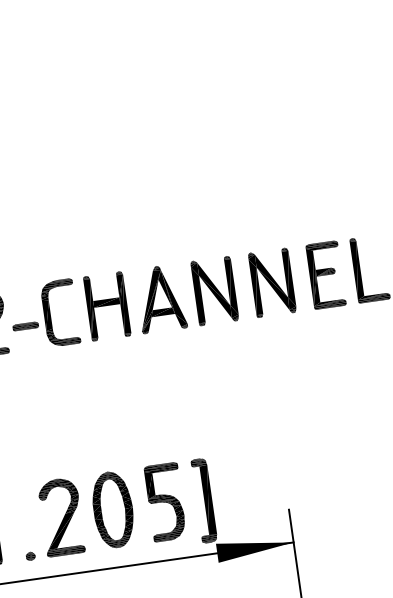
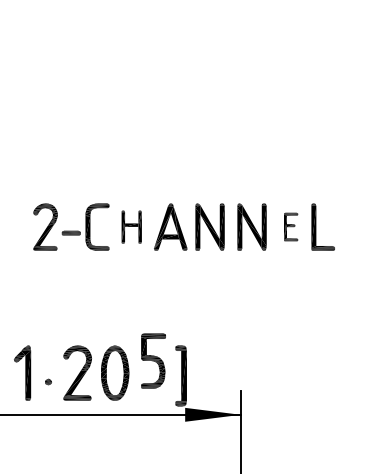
part: (325, 274) -> (290, 226), size x0.6
part: (106, 305) -> (131, 226), size x0.7
part: (165, 501) -> (153, 360), moved
part: (30, 555) -> (48, 381), moved

